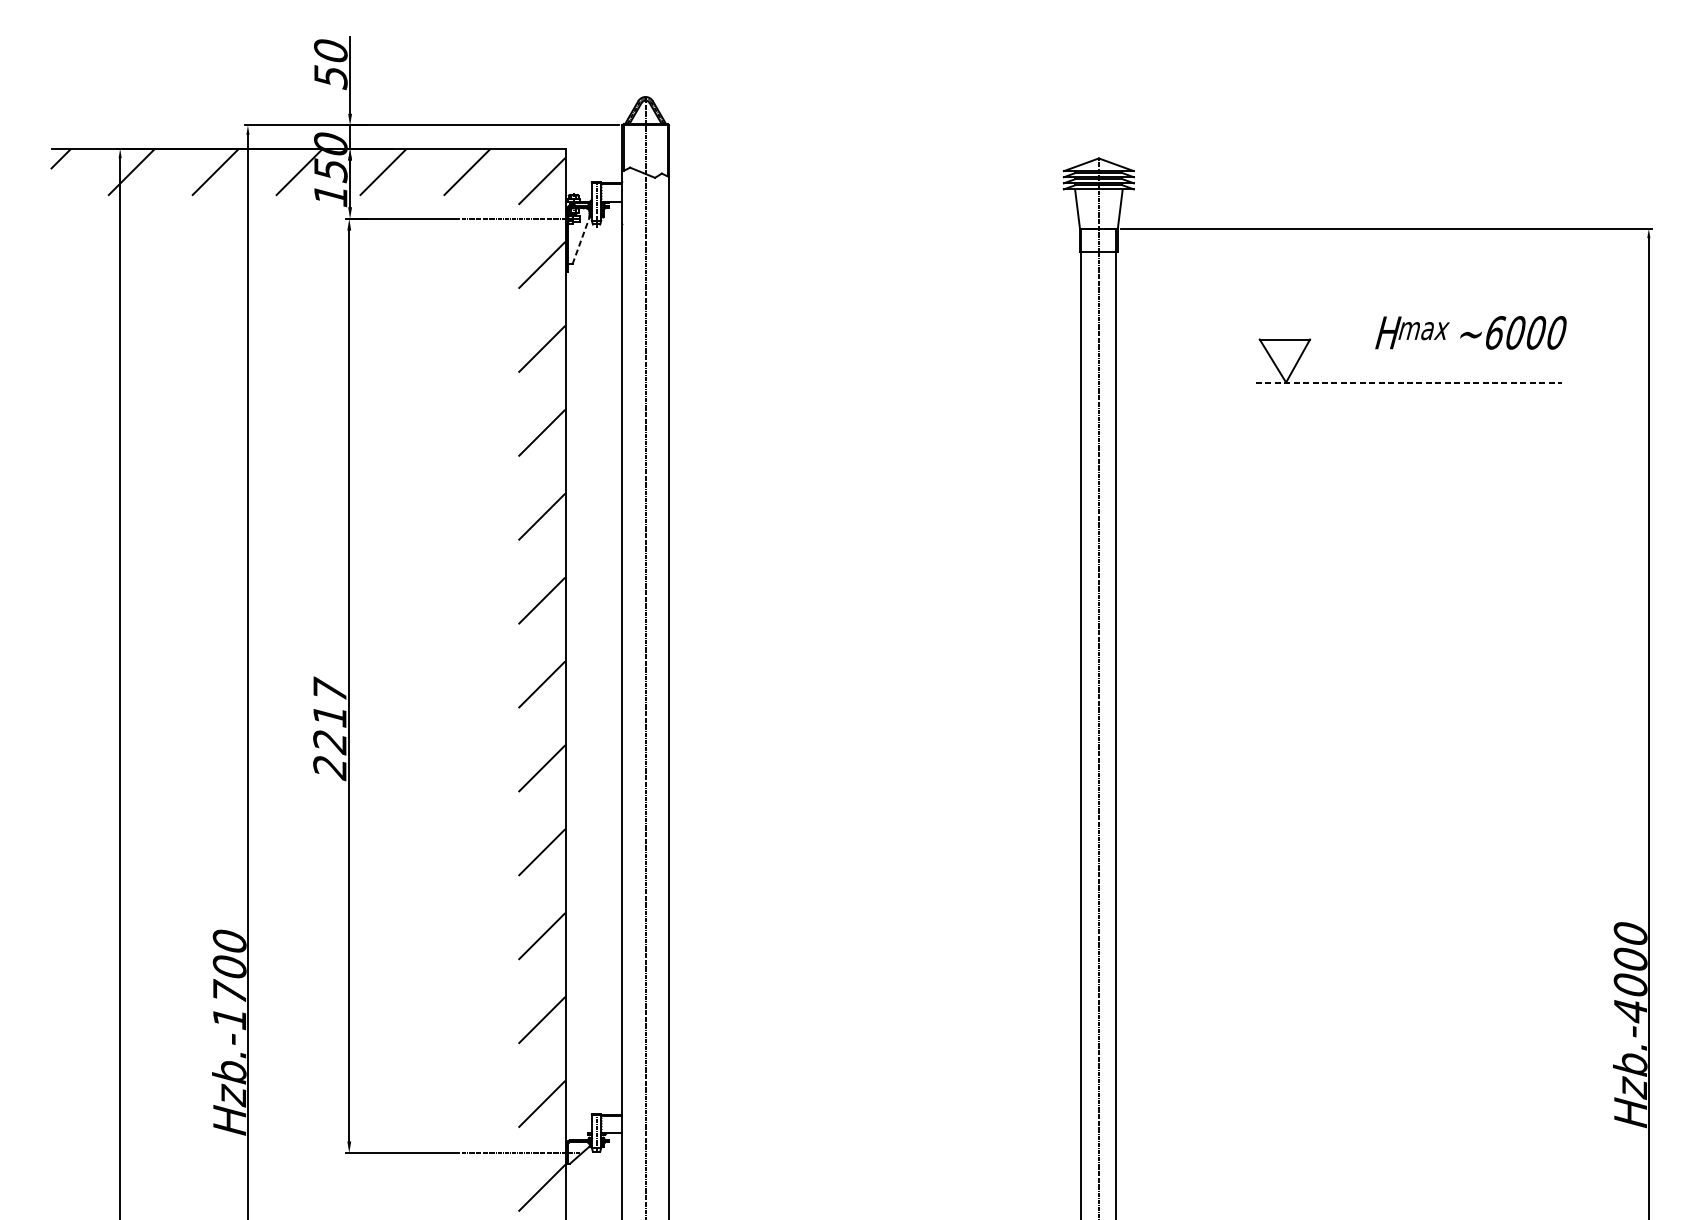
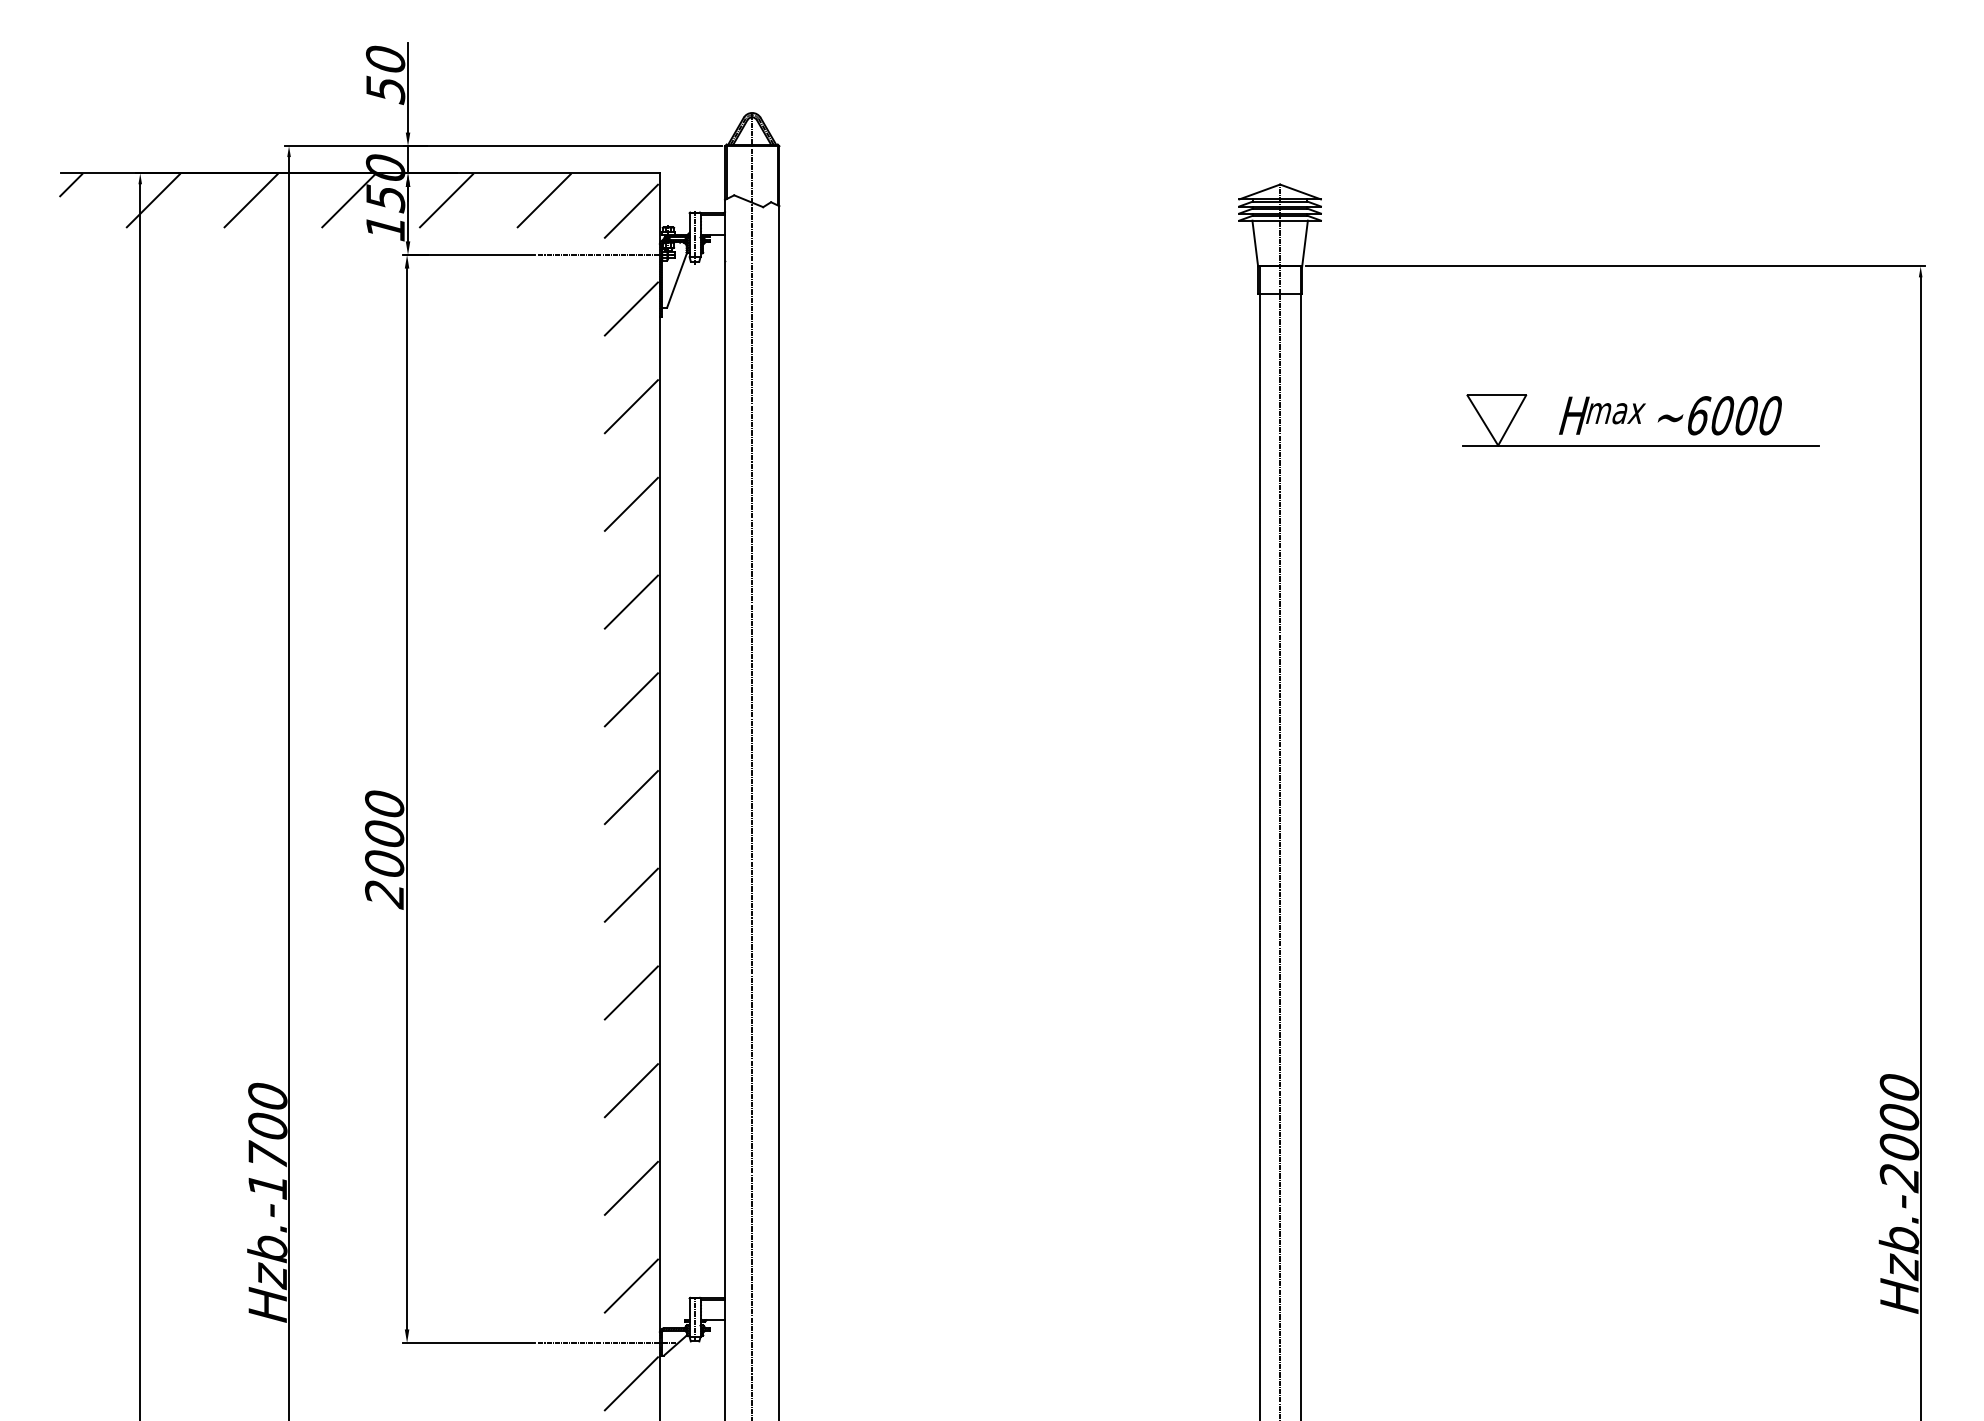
line: (581, 240) -> (677, 280), dashed -> solid
text: (1470, 332) -> (1670, 415), moved
line: (1408, 382) -> (1640, 445), dashed -> solid
text: (329, 716) -> (384, 834), 2217 -> 2000
text: (1629, 1011) -> (1898, 1178), Hzb.-4000 -> Hzb.-2000

